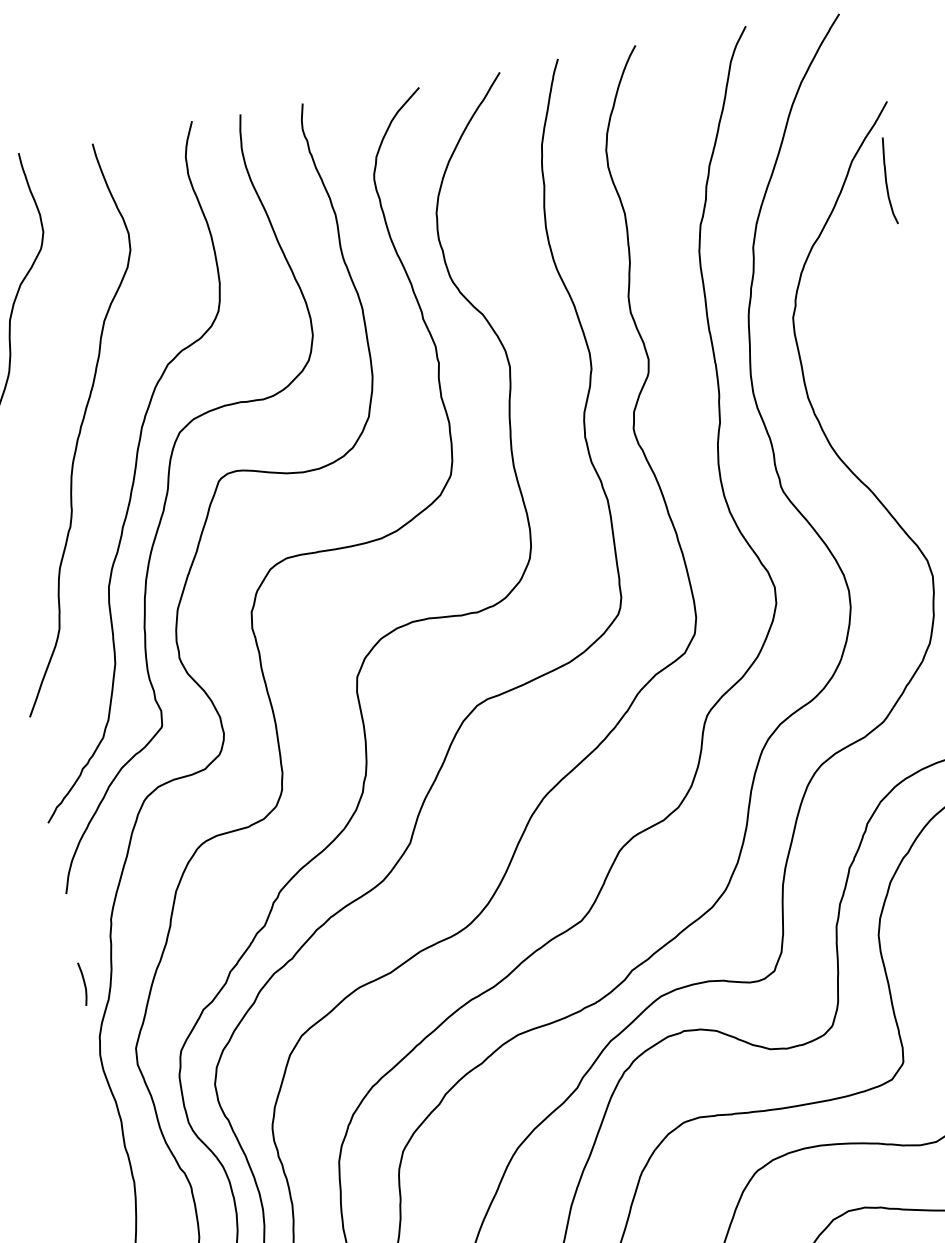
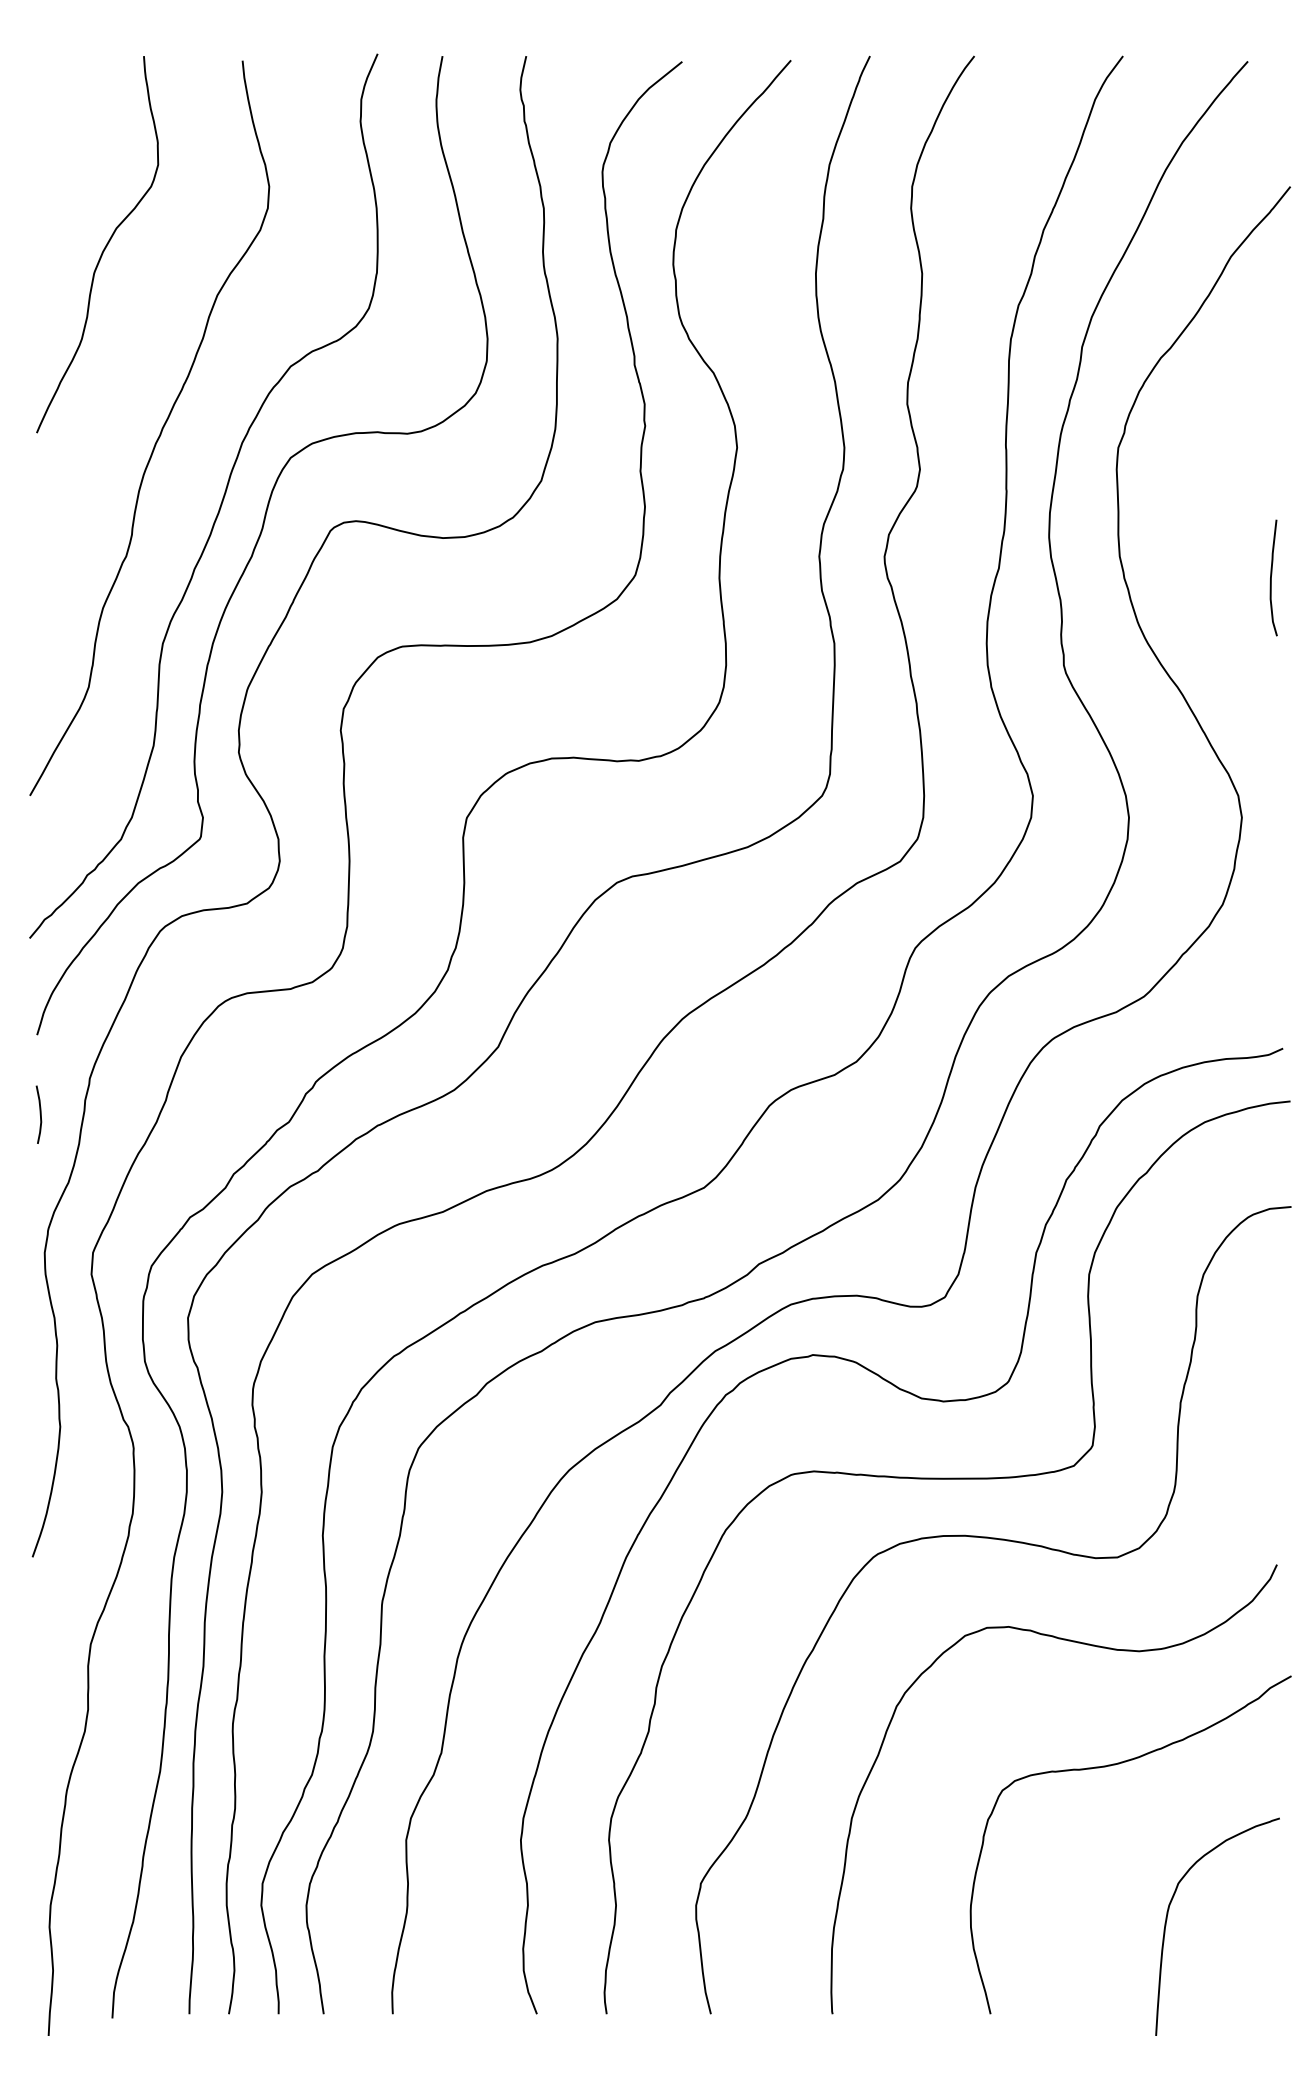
curve: (886, 181) -> (1271, 577), moved
curve: (83, 983) -> (39, 1114), moved

